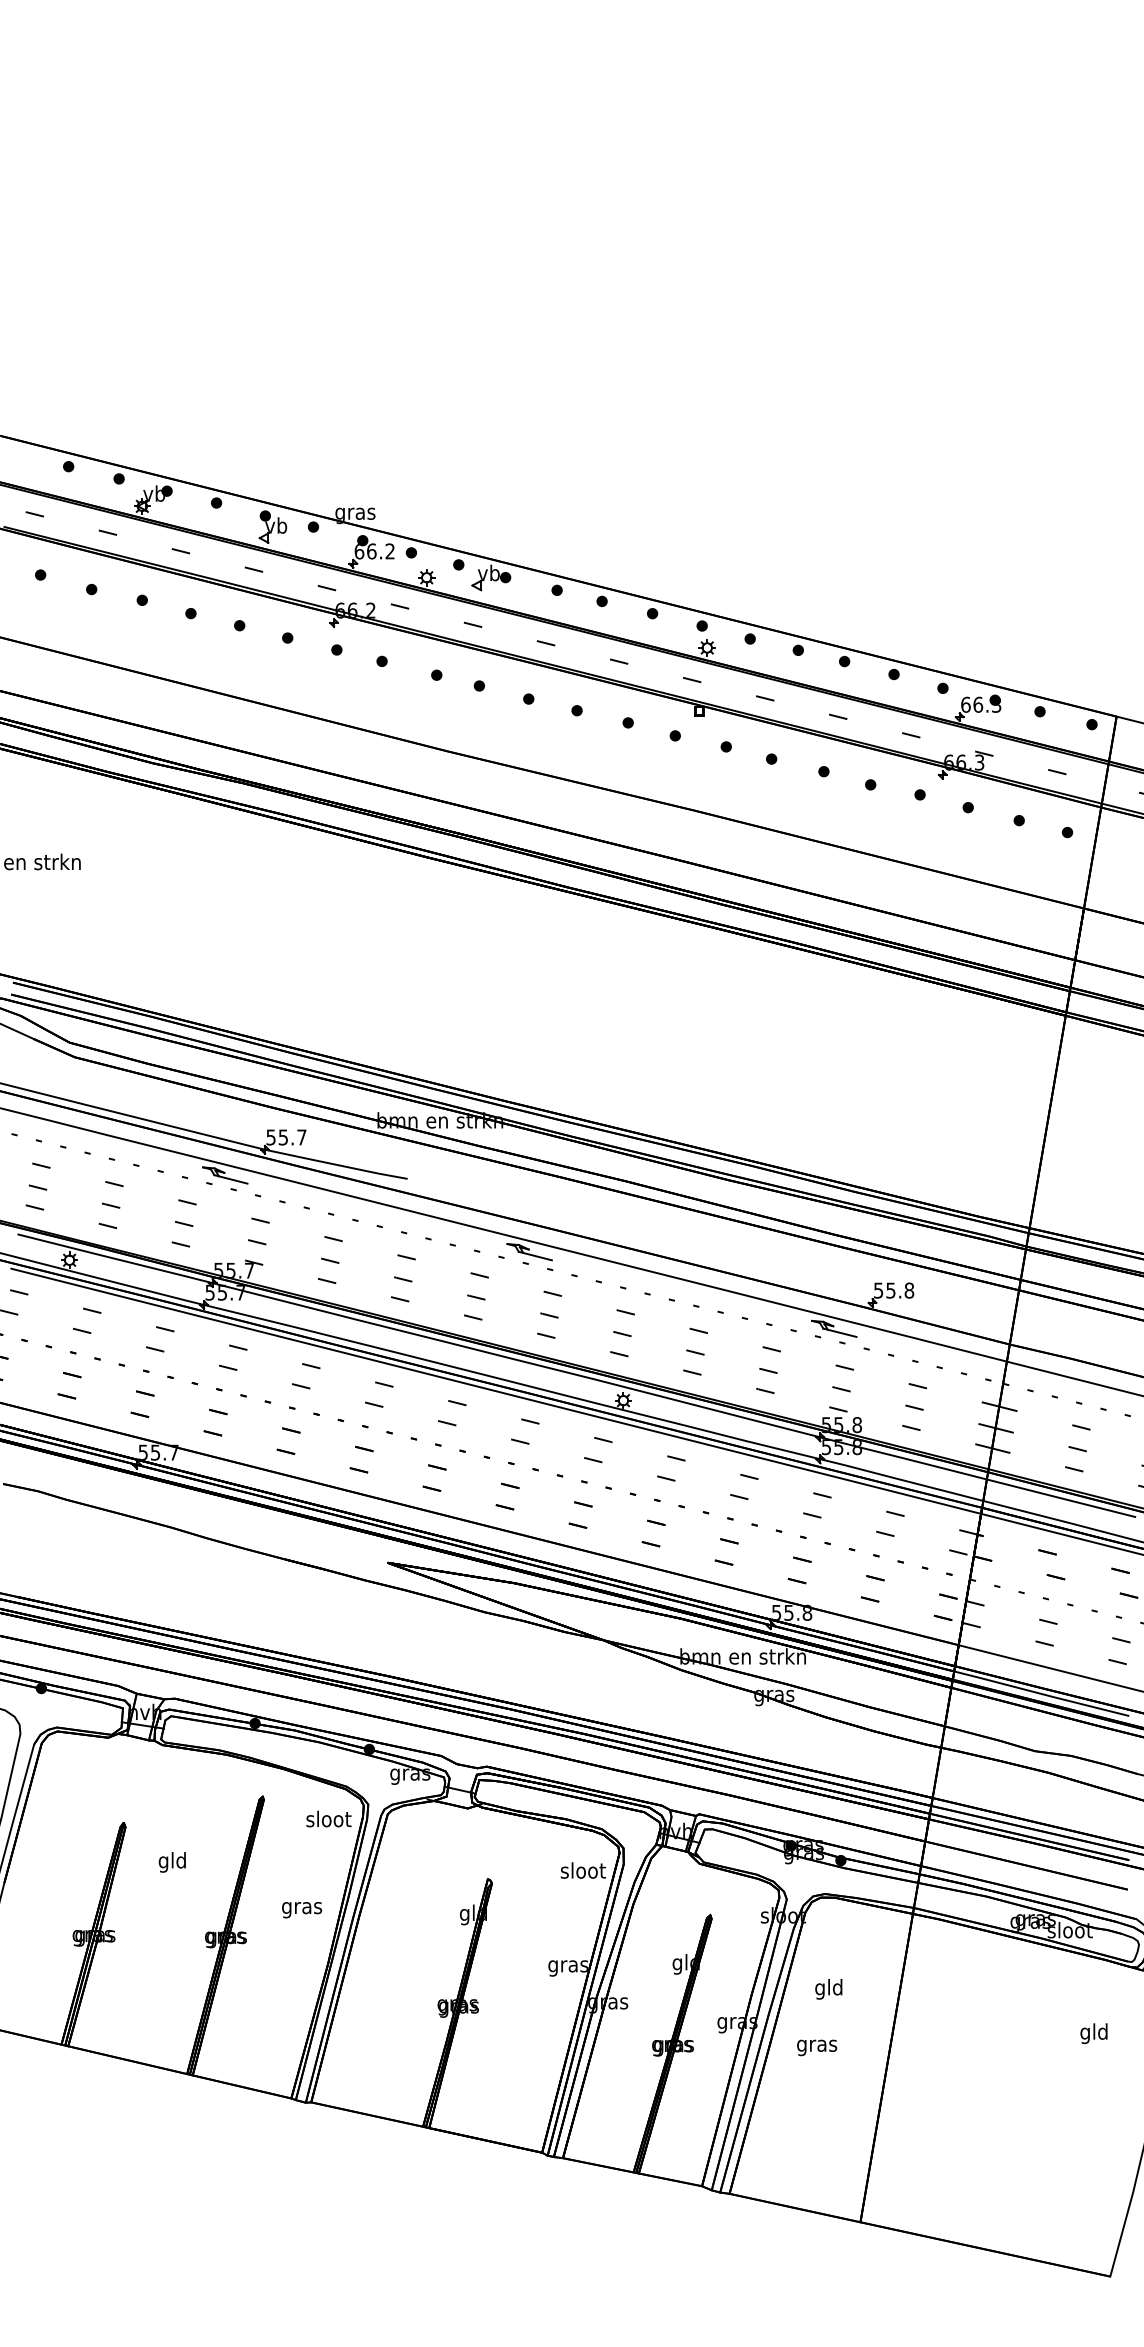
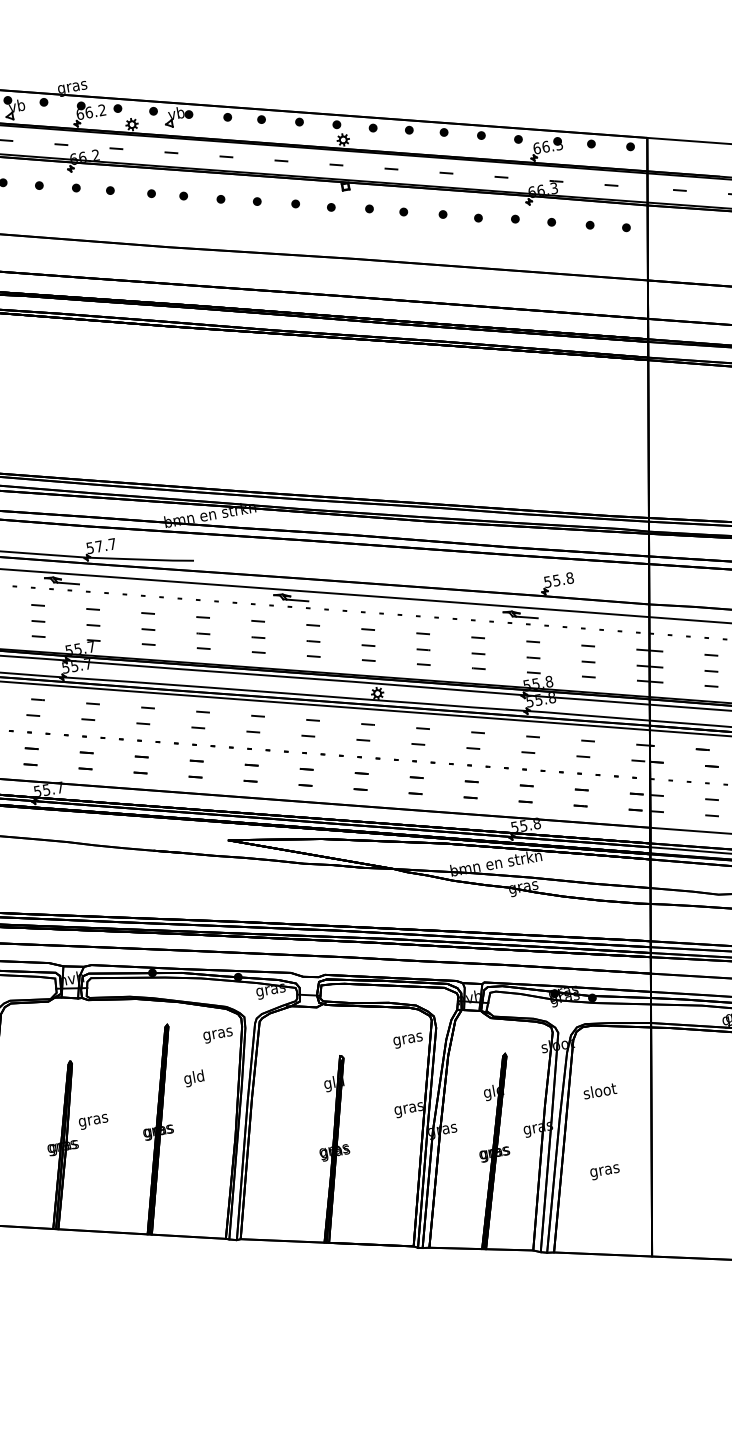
text: (282, 1137) -> (98, 546), 55.7 -> 57.7
text: (328, 1820) -> (217, 1033), sloot -> gras
text: (171, 1862) -> (193, 1078), moved
text: (582, 1872) -> (407, 1039), sloot -> gras
text: (302, 1910) -> (94, 1122), moved
text: (828, 1989) -> (599, 1092), gld -> sloot
text: (817, 2047) -> (605, 1171), moved

